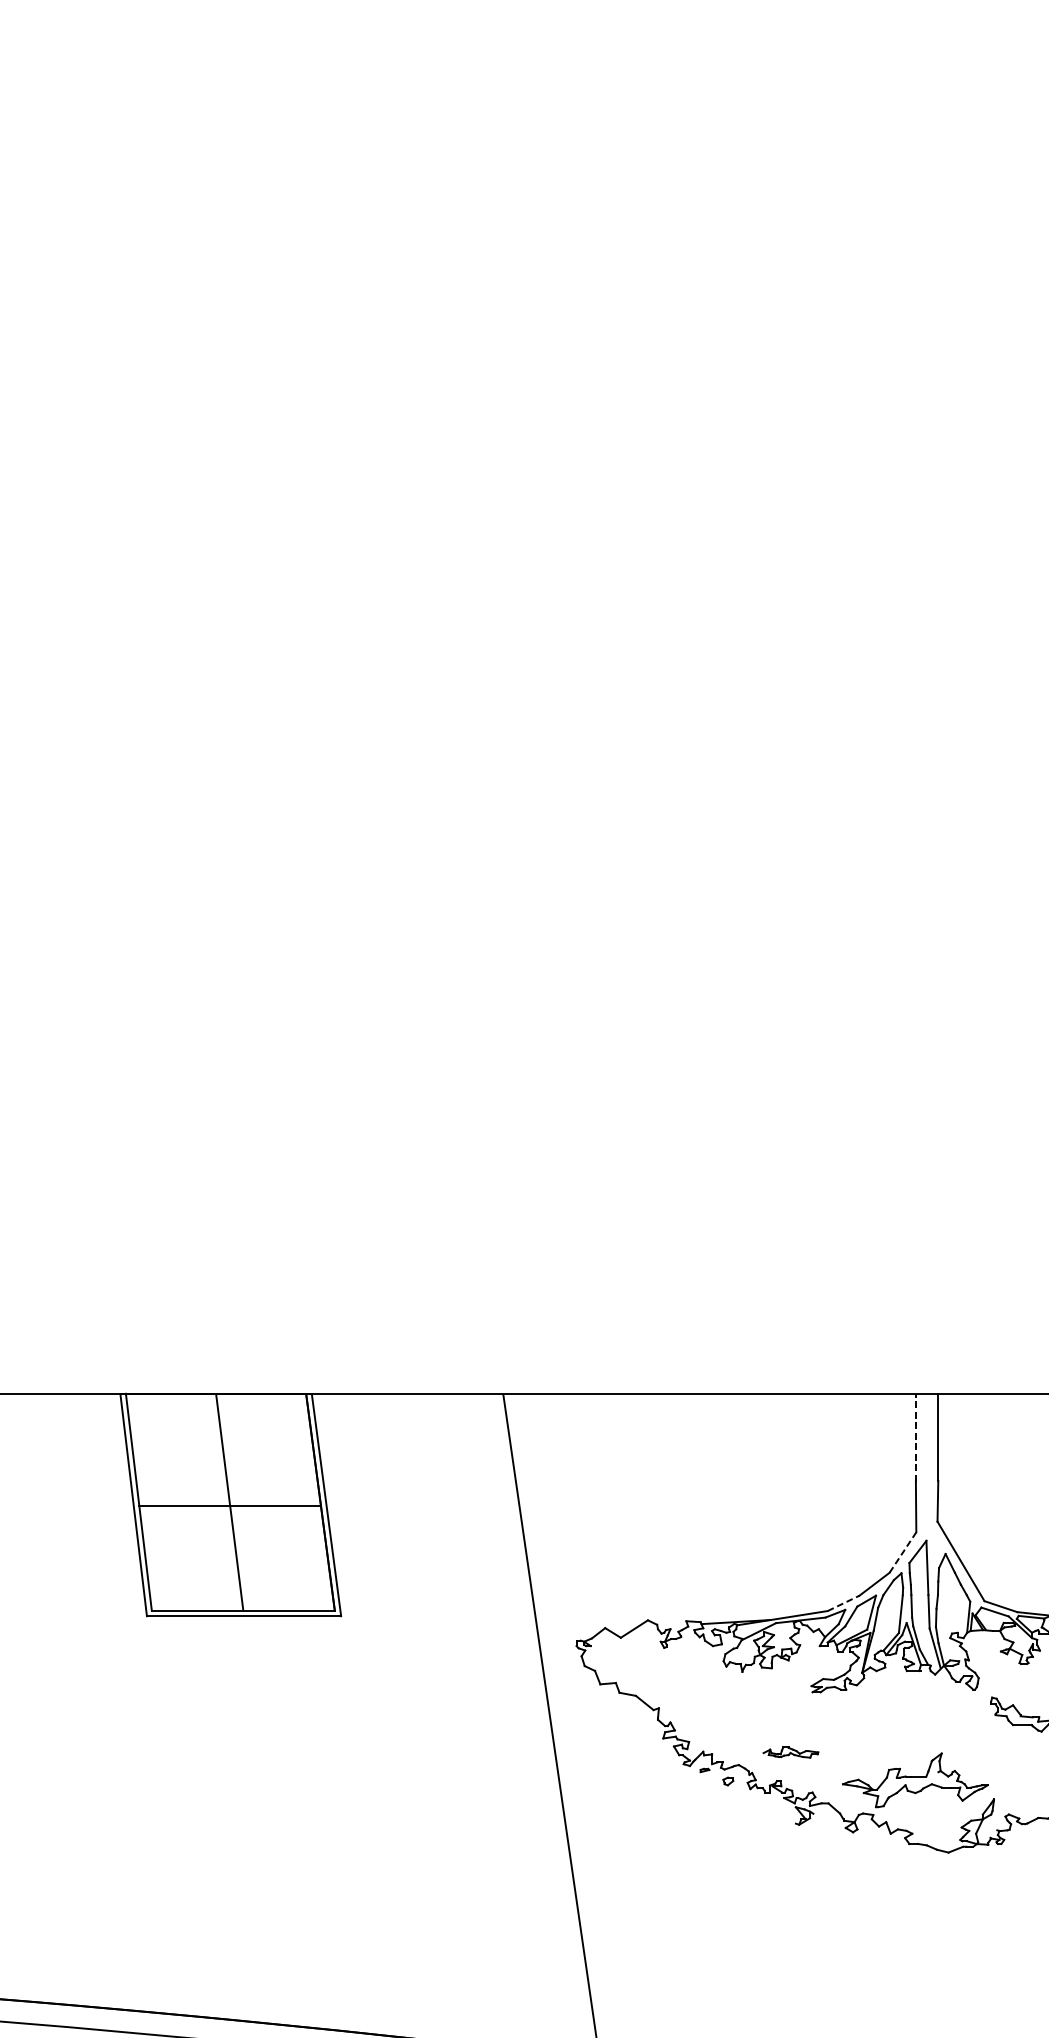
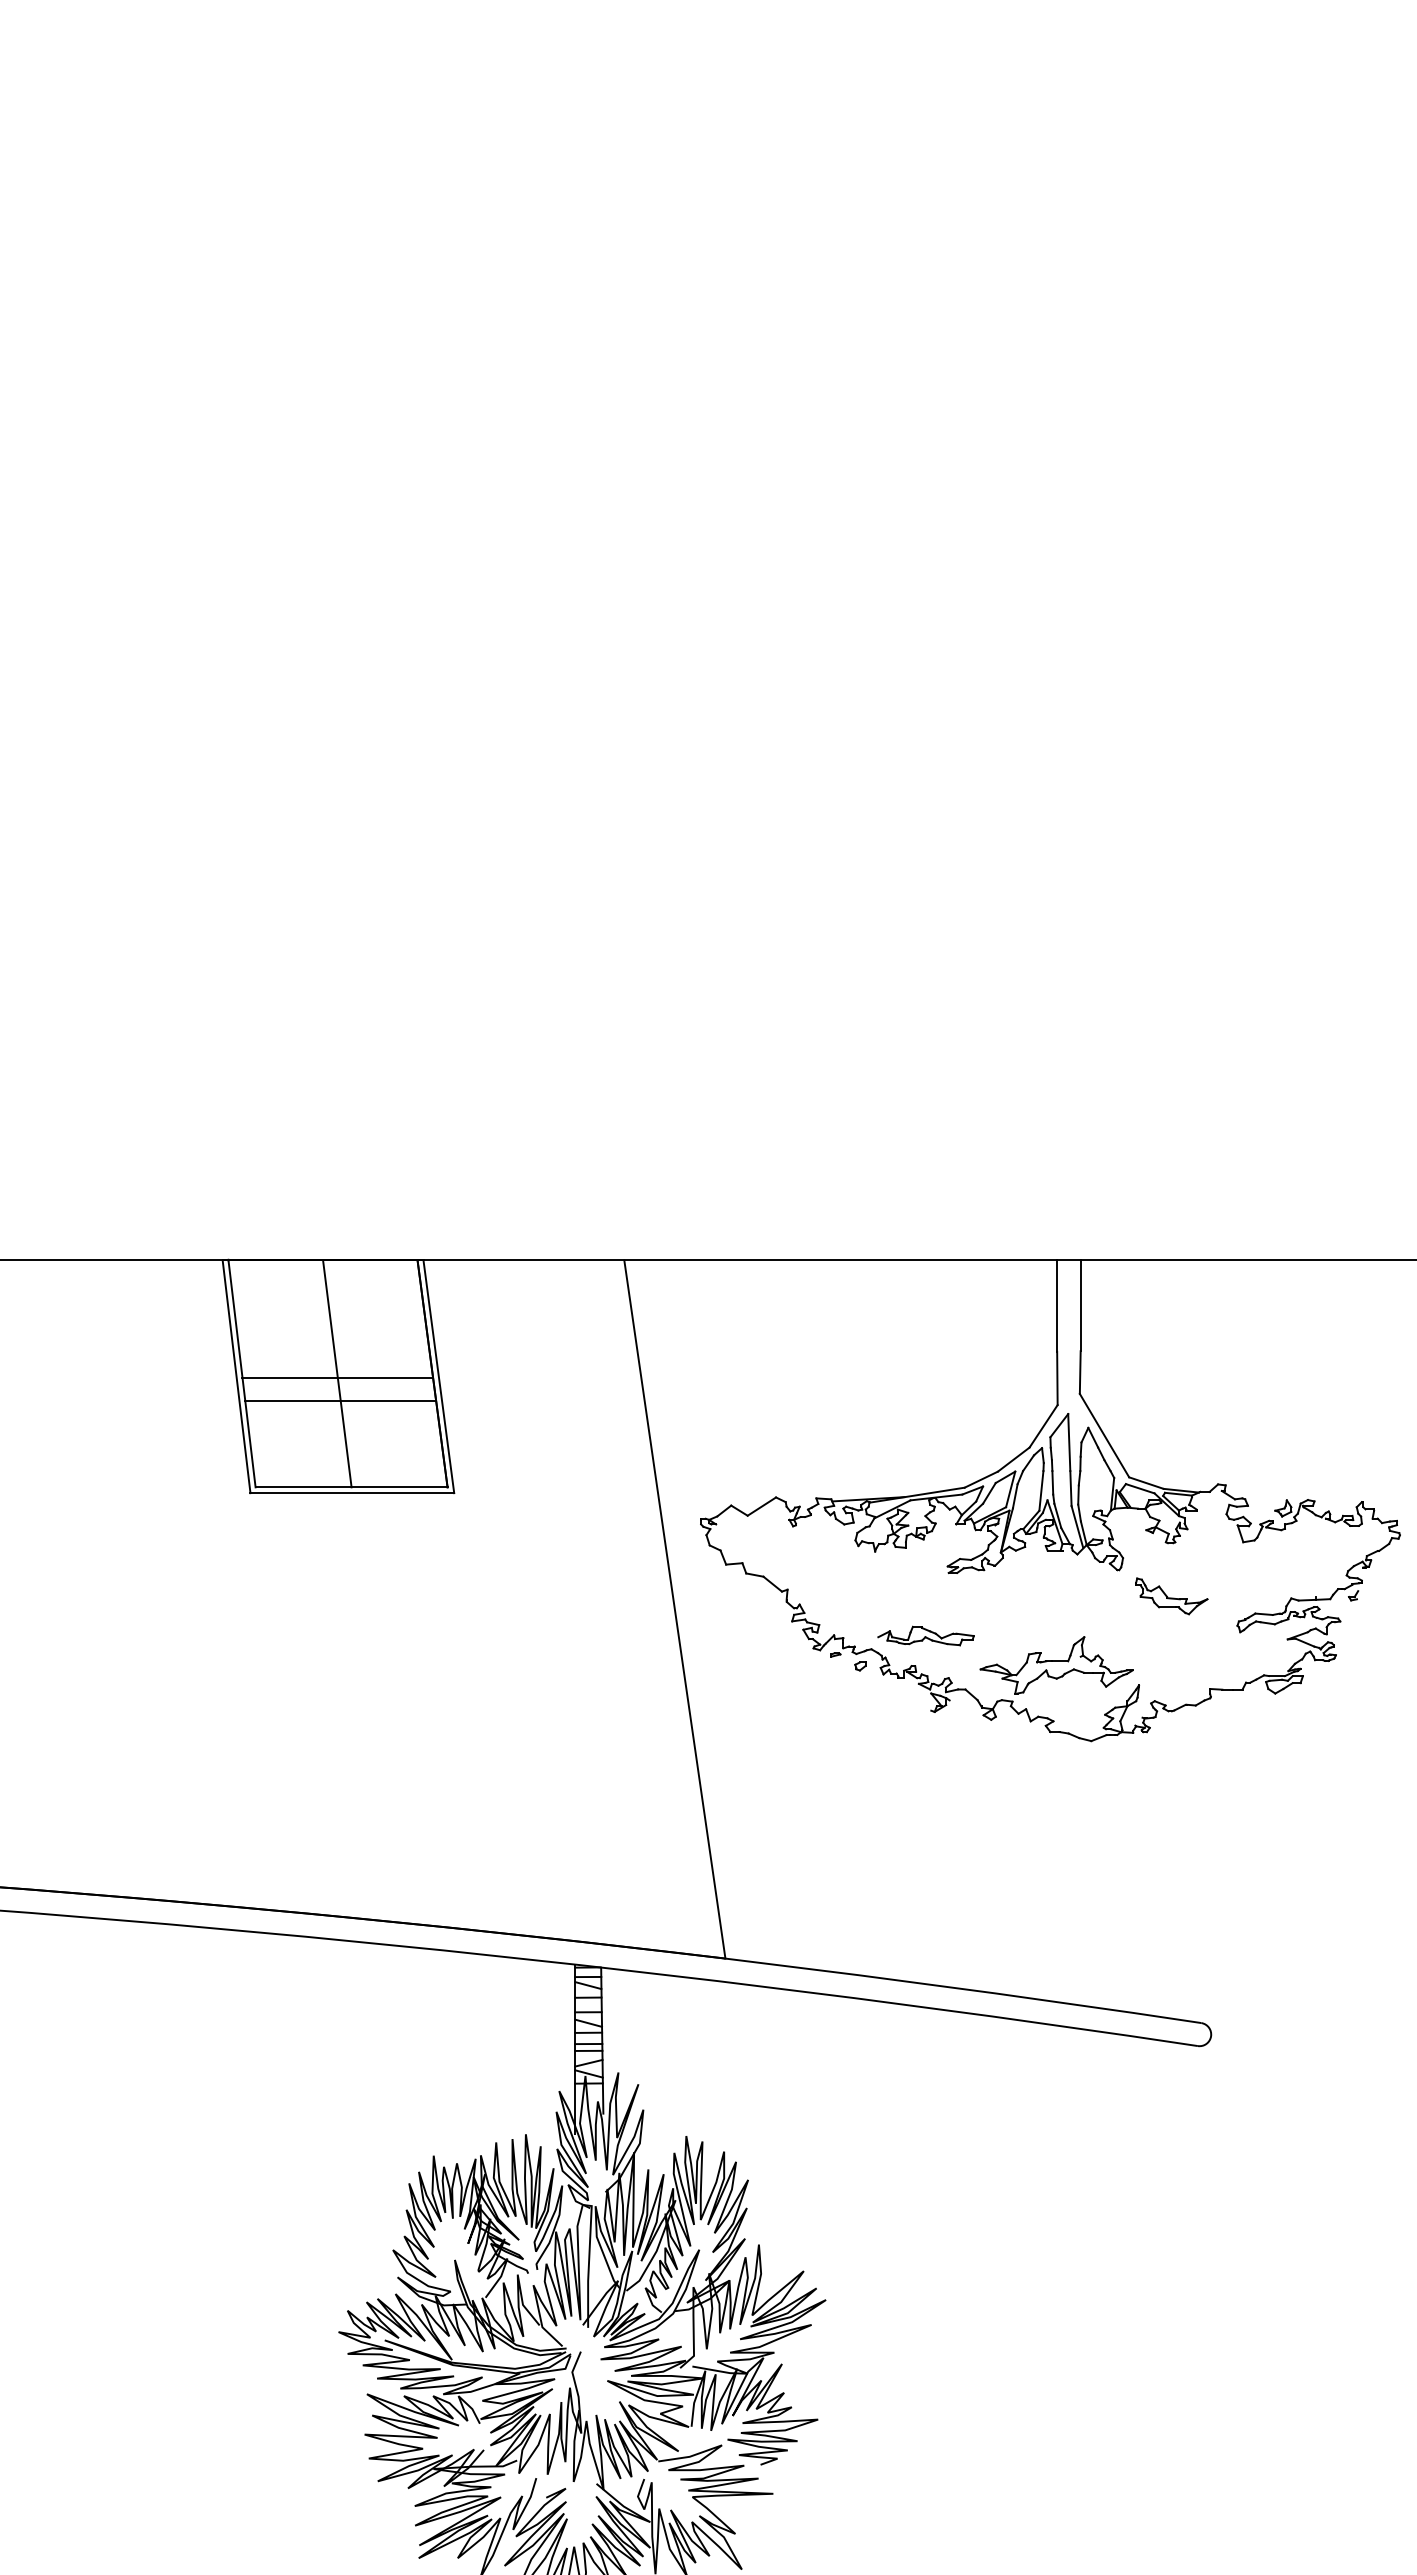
line: (916, 1438) -> (1057, 1306), dashed -> solid
line: (232, 1527) -> (340, 1400), added
line: (902, 1551) -> (1043, 1425), dashed -> solid
line: (843, 1603) -> (981, 1479), dashed -> solid
part: (790, 1751) -> (925, 1635), size x1.67

